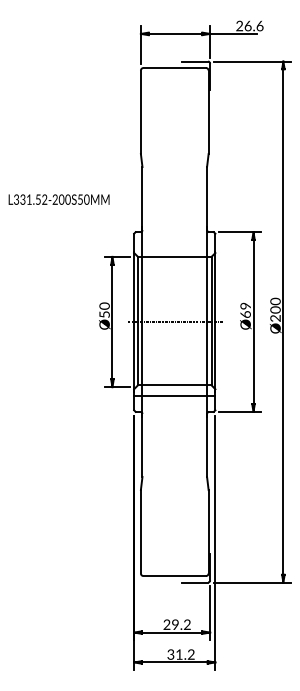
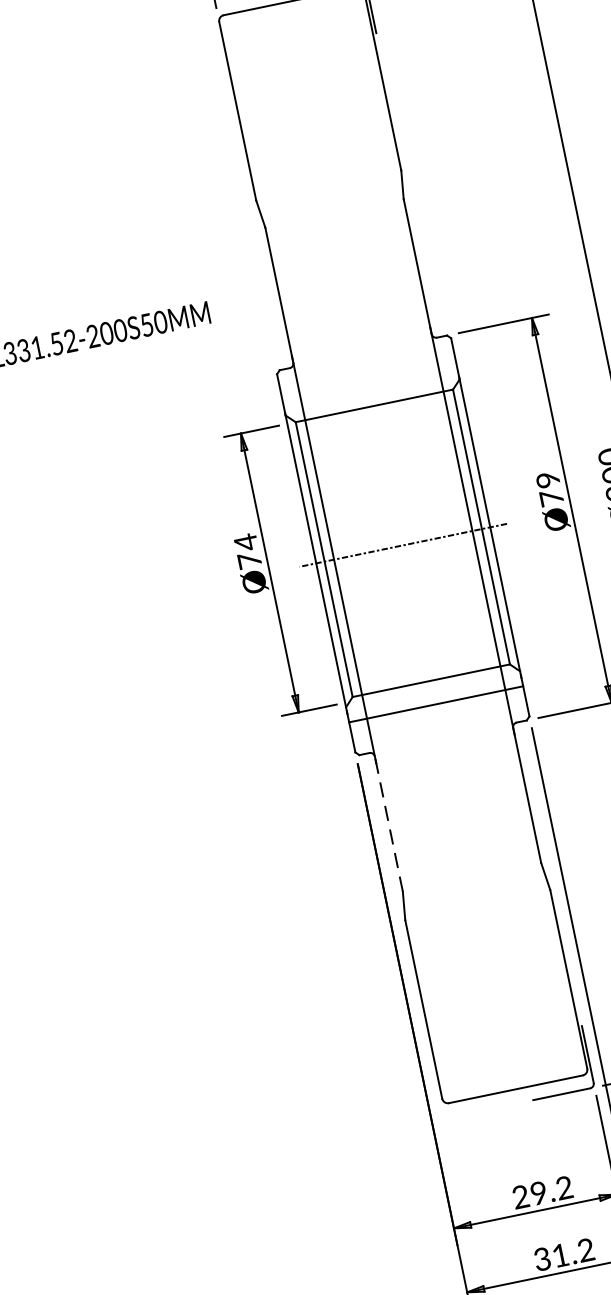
text: (104, 309) -> (247, 549), Ø50 -> Ø74
text: (245, 314) -> (551, 497), Ø69 -> Ø79
line: (142, 445) -> (388, 824), solid -> dashed

